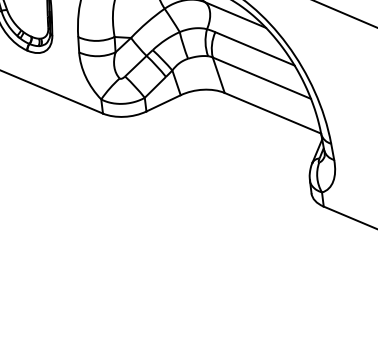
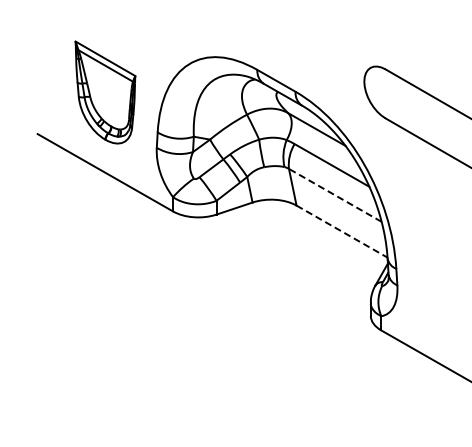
line: (261, 78) -> (334, 195), solid -> dashed
line: (273, 113) -> (342, 231), solid -> dashed

